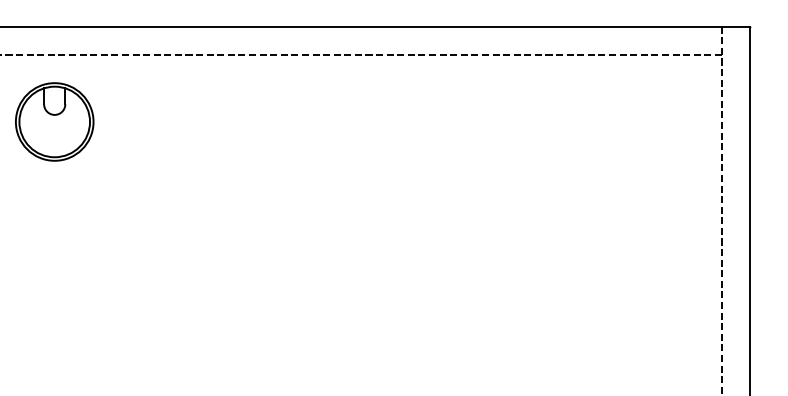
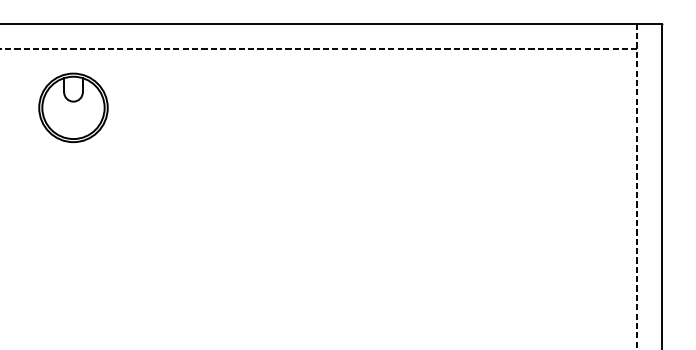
part: (54, 121) -> (73, 107), moved

